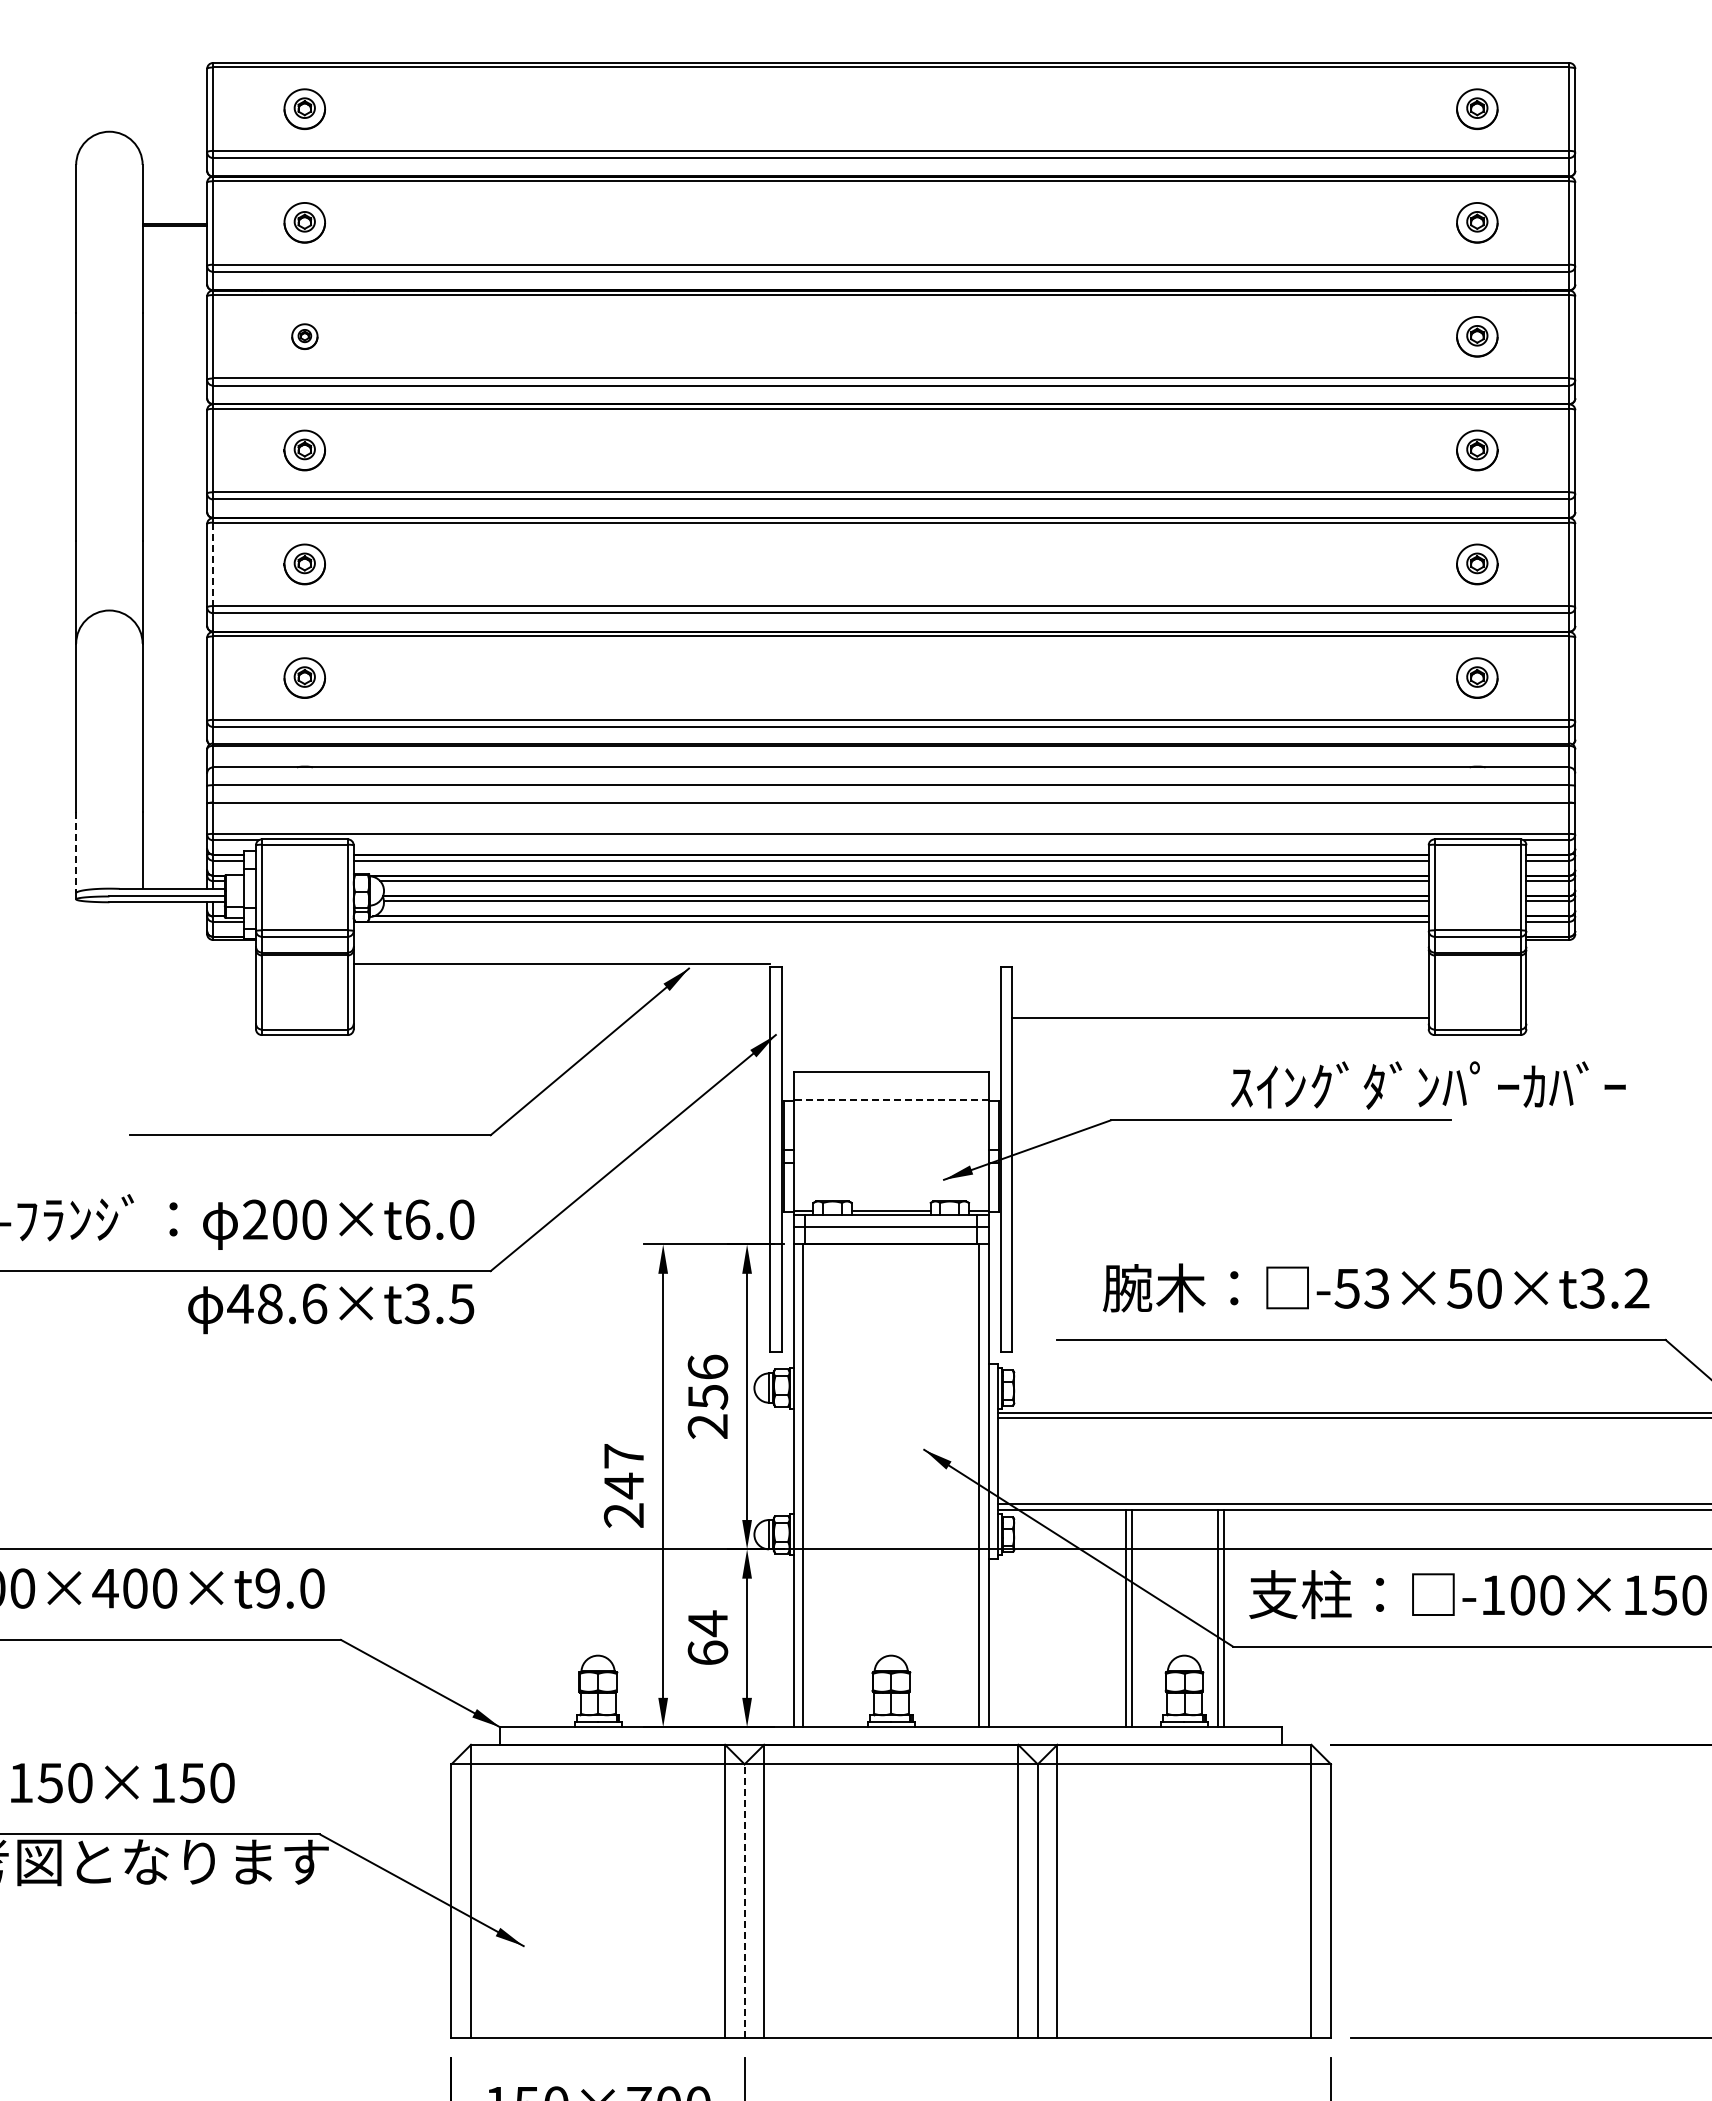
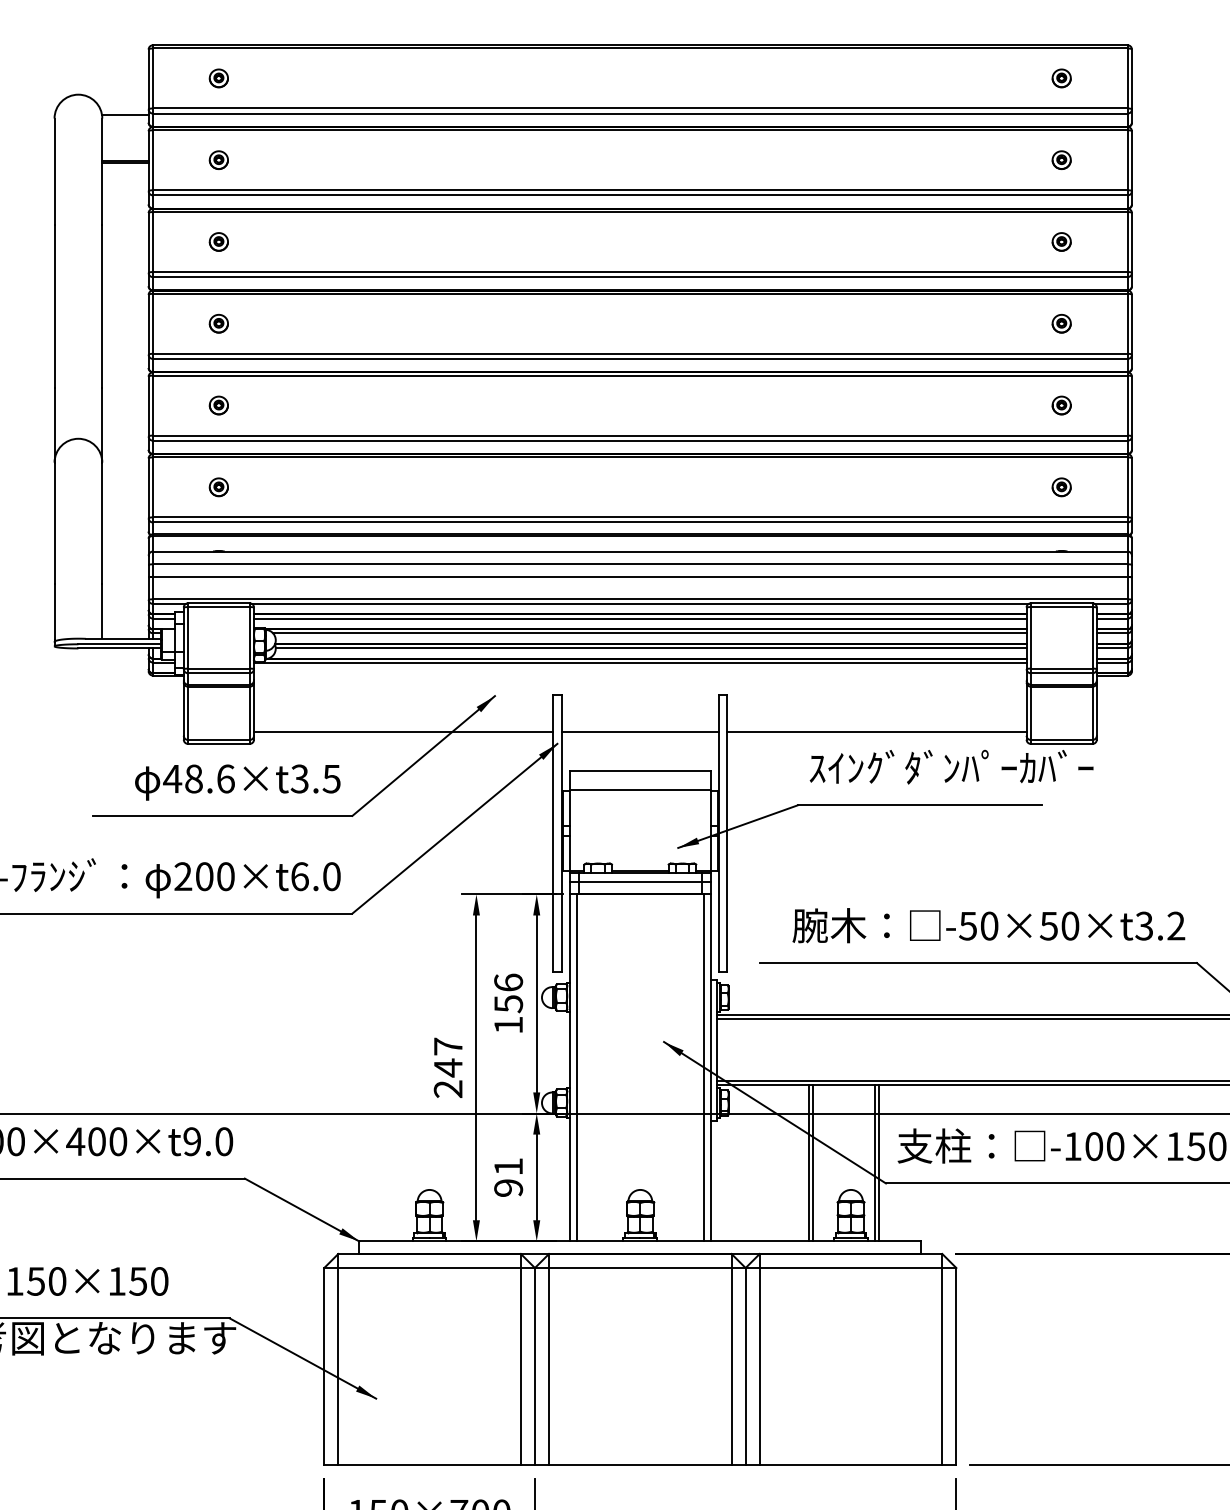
part: (304, 108) -> (218, 77), size x0.62
part: (1477, 108) -> (1061, 77), size x0.62
line: (174, 159) -> (125, 114), added
part: (304, 222) -> (218, 159), size x0.62
part: (1477, 222) -> (1061, 159), size x0.62
part: (1477, 336) -> (1061, 241), size x0.62
part: (304, 450) -> (218, 323), size x0.62
part: (1477, 450) -> (1061, 323), size x0.62
part: (304, 563) -> (218, 404), size x0.62
part: (1477, 563) -> (1061, 404), size x0.62
line: (213, 564) -> (153, 405), dashed -> solid
part: (304, 677) -> (218, 486), size x0.62
part: (1477, 677) -> (1061, 486), size x0.62
line: (891, 840) -> (640, 604), added
line: (76, 852) -> (54, 612), dashed -> solid
line: (561, 964) -> (403, 732), moved
line: (890, 1018) -> (639, 732), added
text: (1428, 1085) -> (951, 767), moved
line: (891, 1099) -> (640, 790), dashed -> solid
text: (1376, 1288) -> (989, 926), -53×50×t3.2 -> -50×50×t3.2
text: (331, 1308) -> (238, 782), moved
text: (707, 1426) -> (508, 1025), 256 -> 156
text: (707, 1637) -> (508, 1176), 64 -> 91
line: (744, 1901) -> (534, 1366), dashed -> solid

